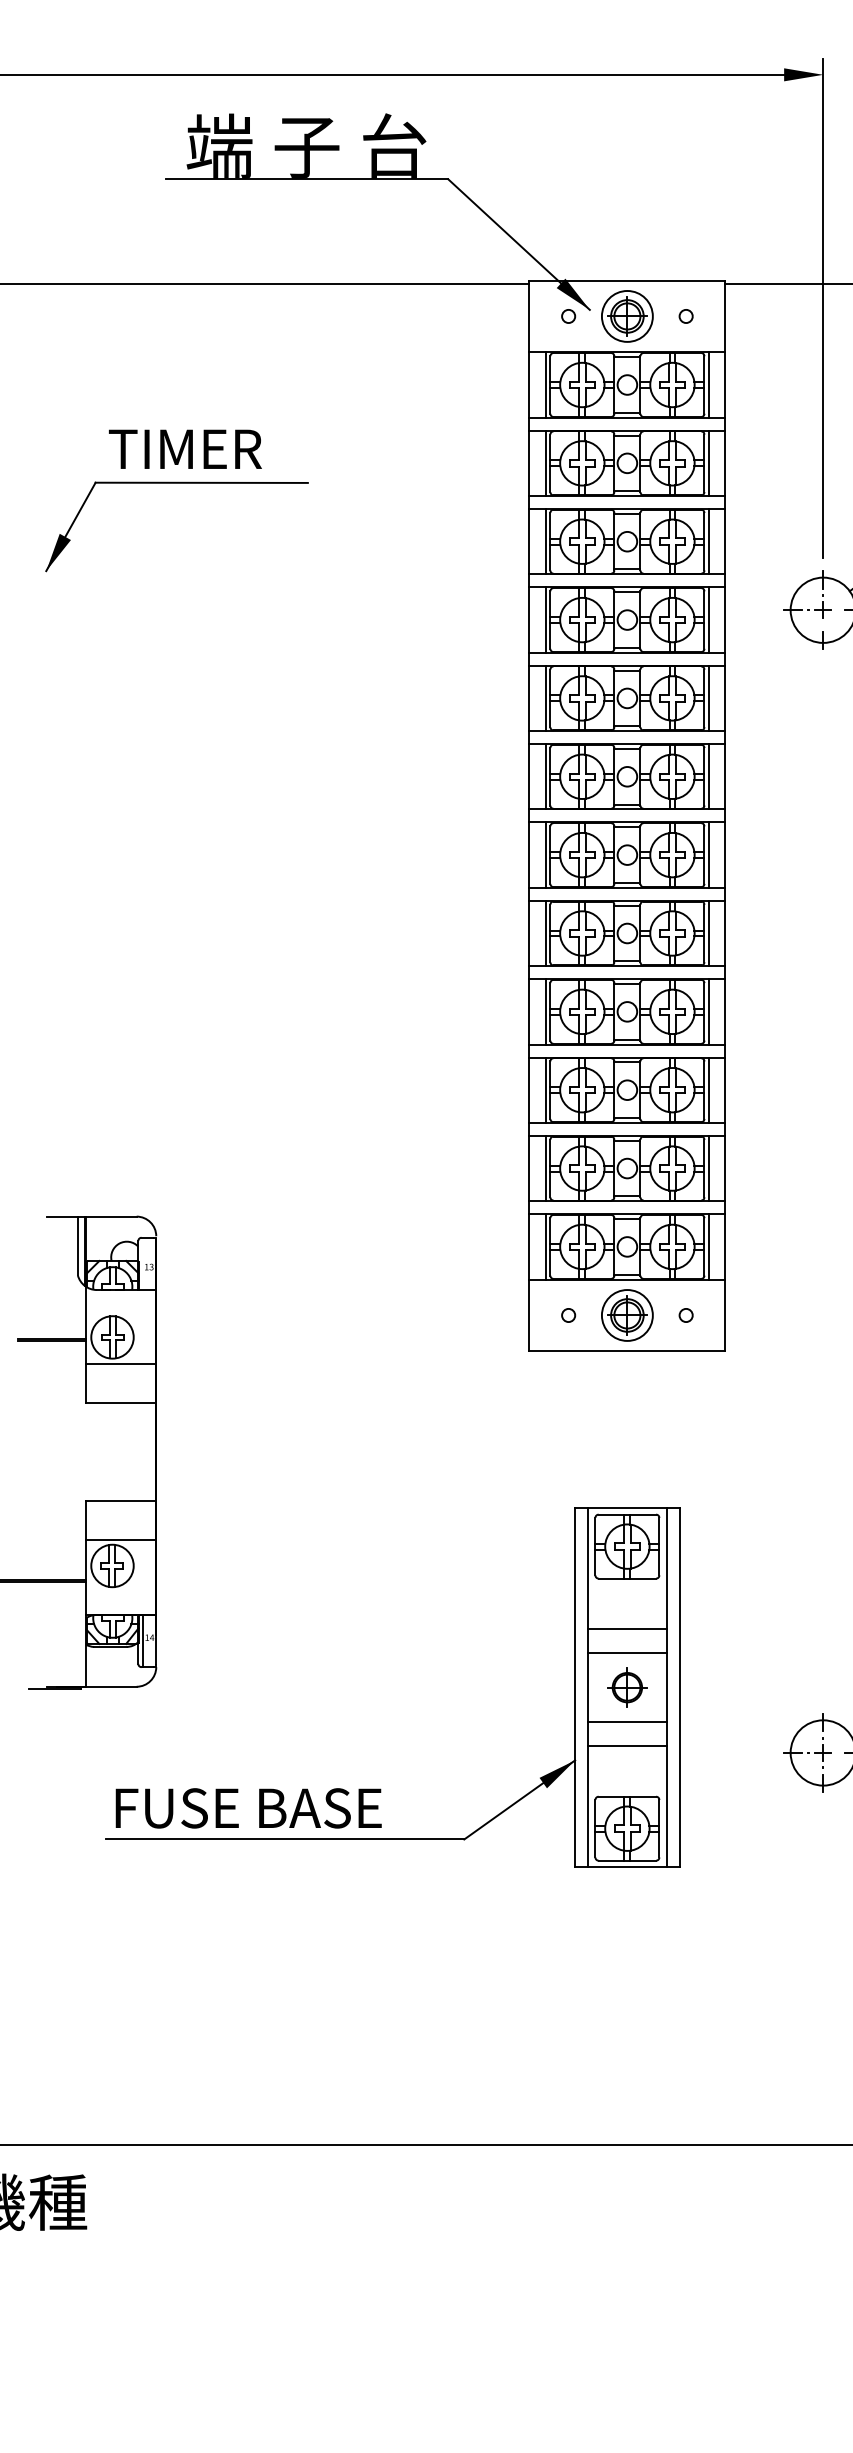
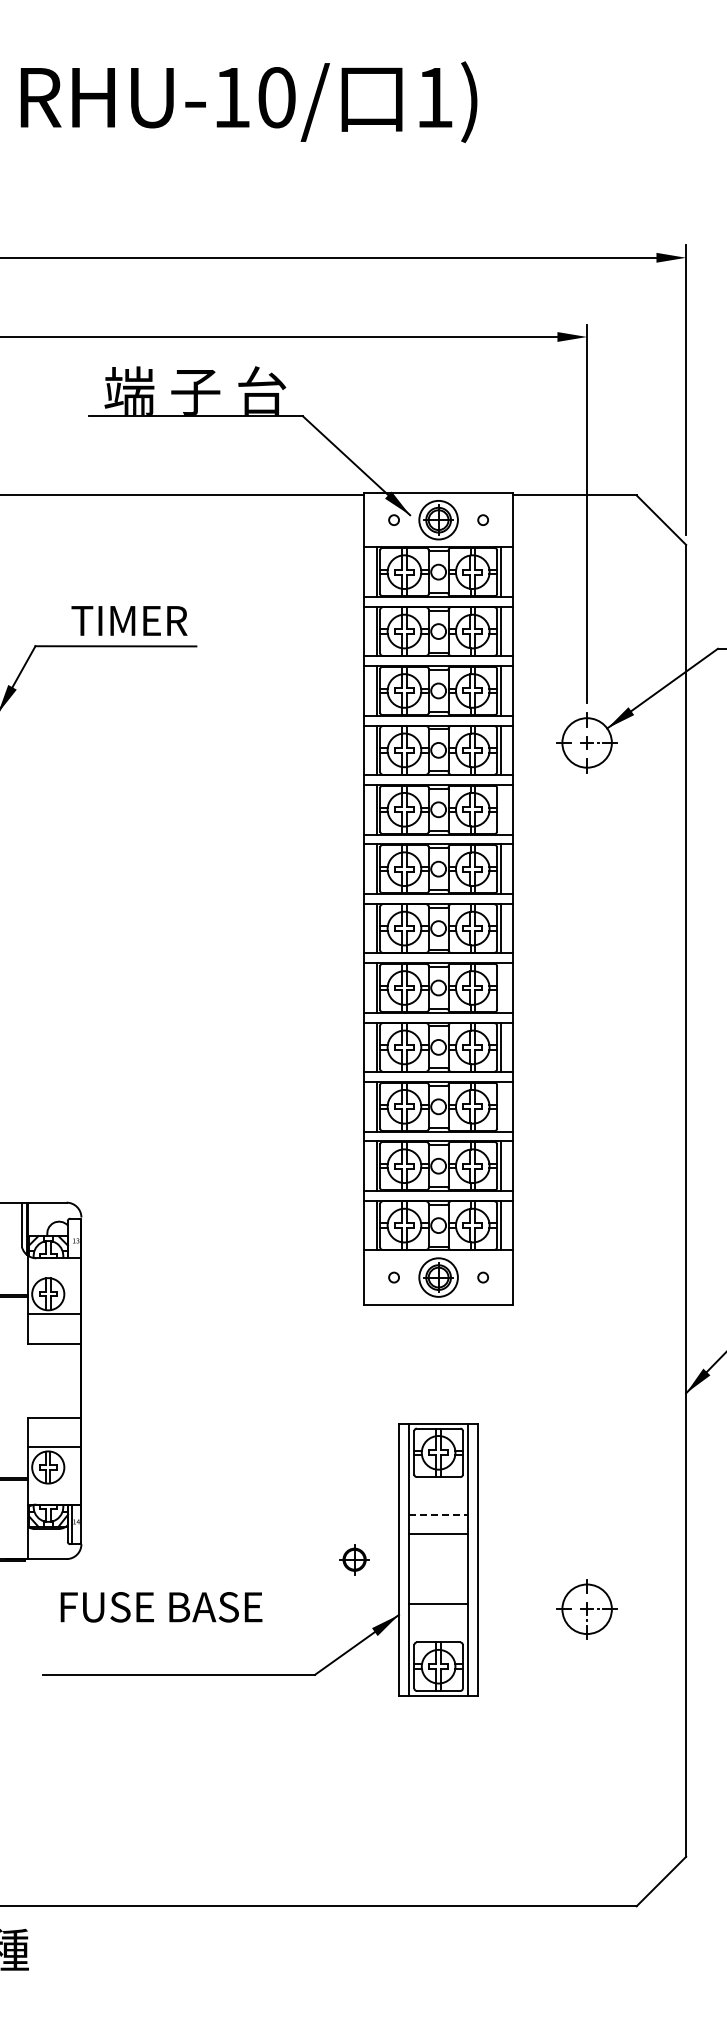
text: (185, 448) -> (129, 620), moved
line: (709, 698) -> (500, 809), removed
line: (709, 932) -> (500, 987), removed
line: (709, 1089) -> (500, 1106), removed
line: (627, 1629) -> (438, 1515), solid -> dashed
part: (627, 1687) -> (354, 1559), moved
line: (627, 1721) -> (438, 1585), removed
text: (248, 1808) -> (161, 1607), moved

